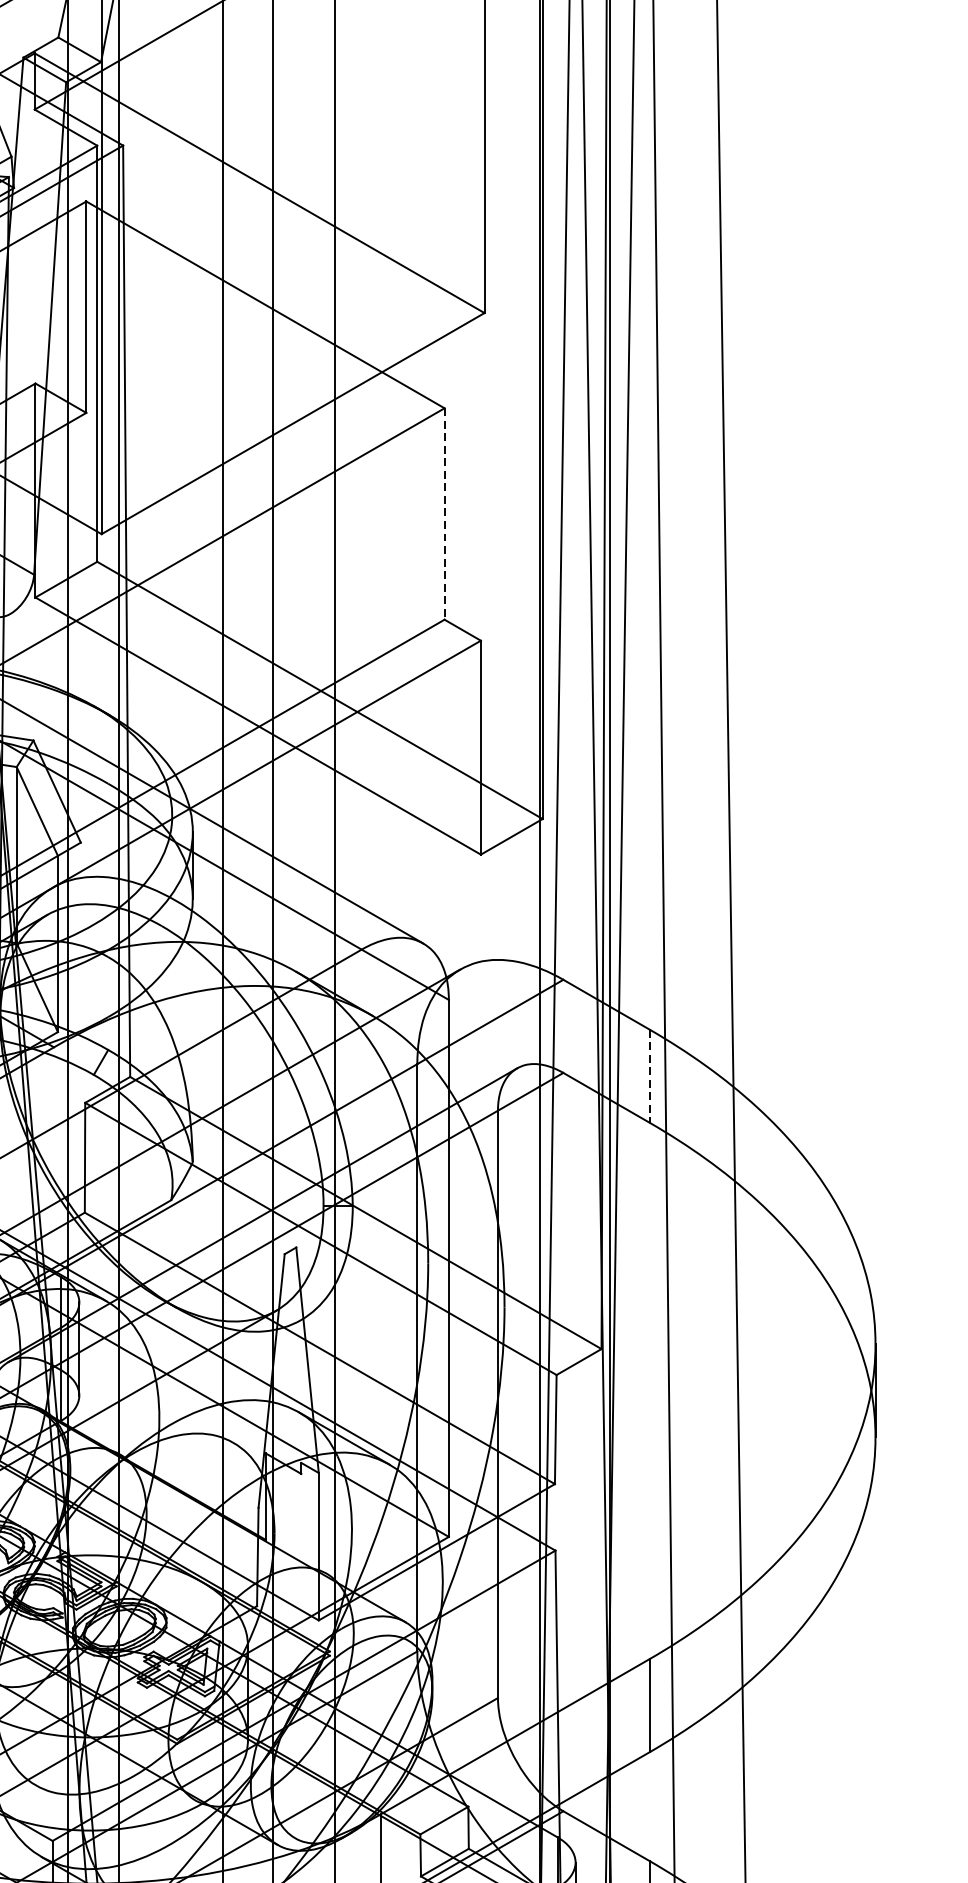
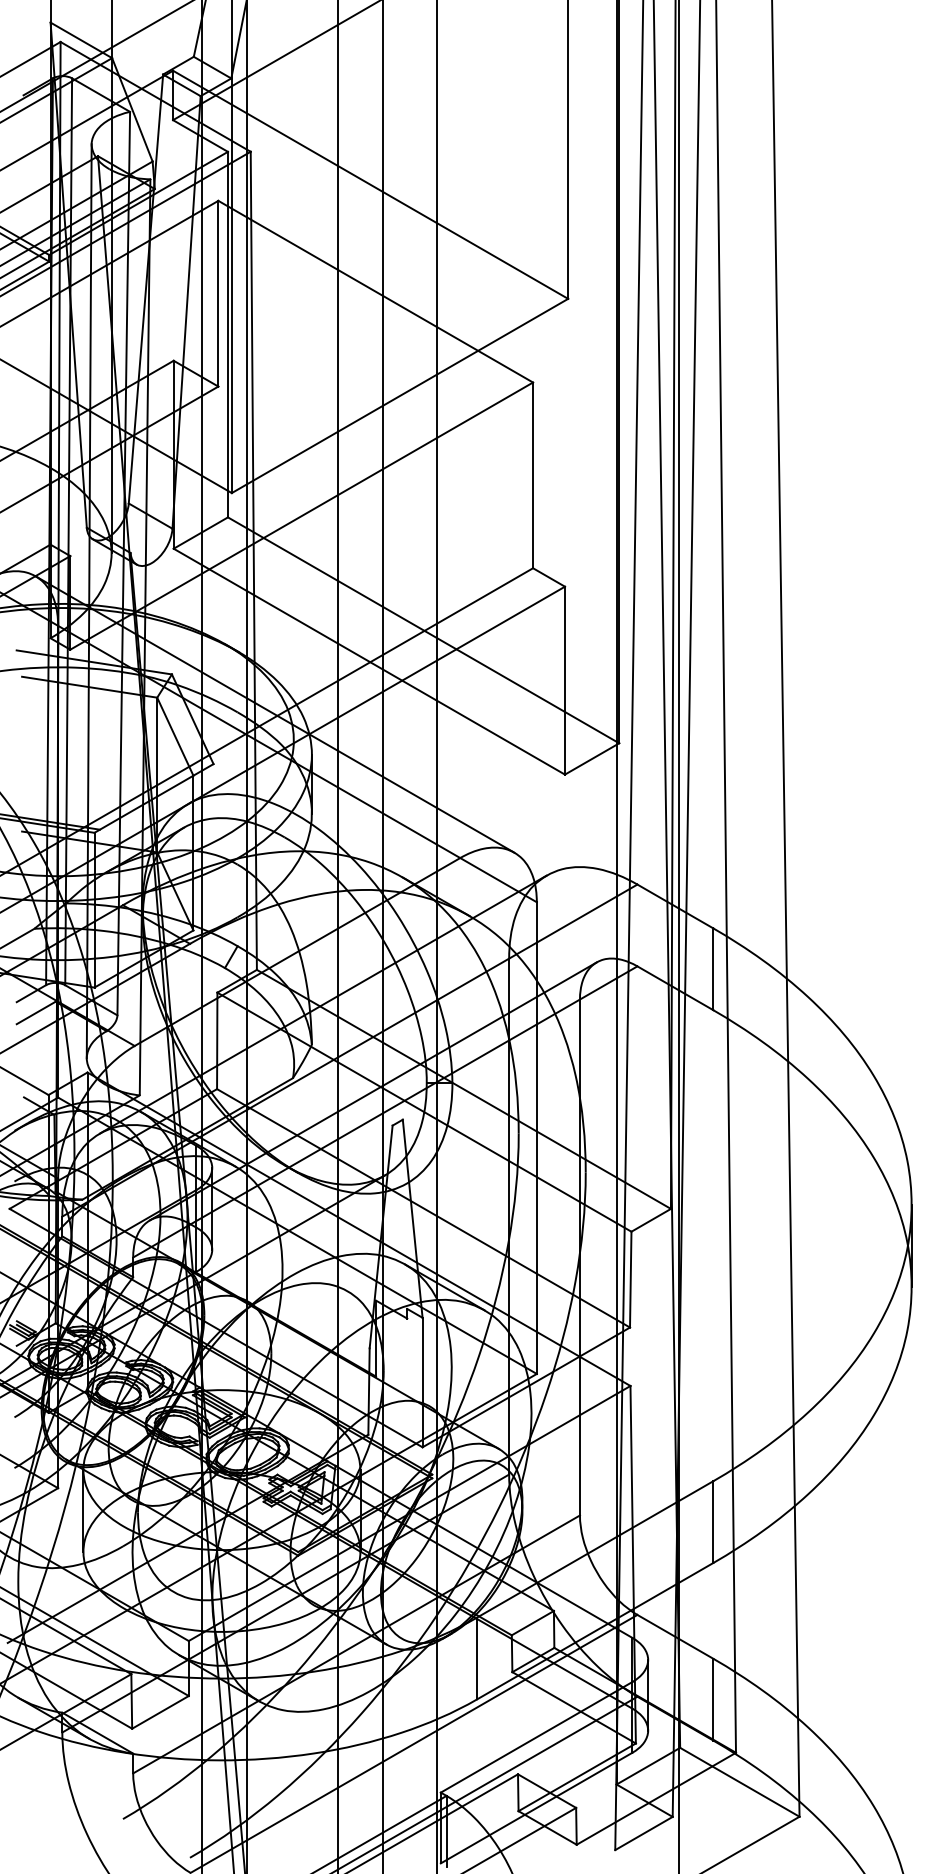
line: (445, 514) -> (533, 475), dashed -> solid
line: (649, 1076) -> (713, 969), dashed -> solid

